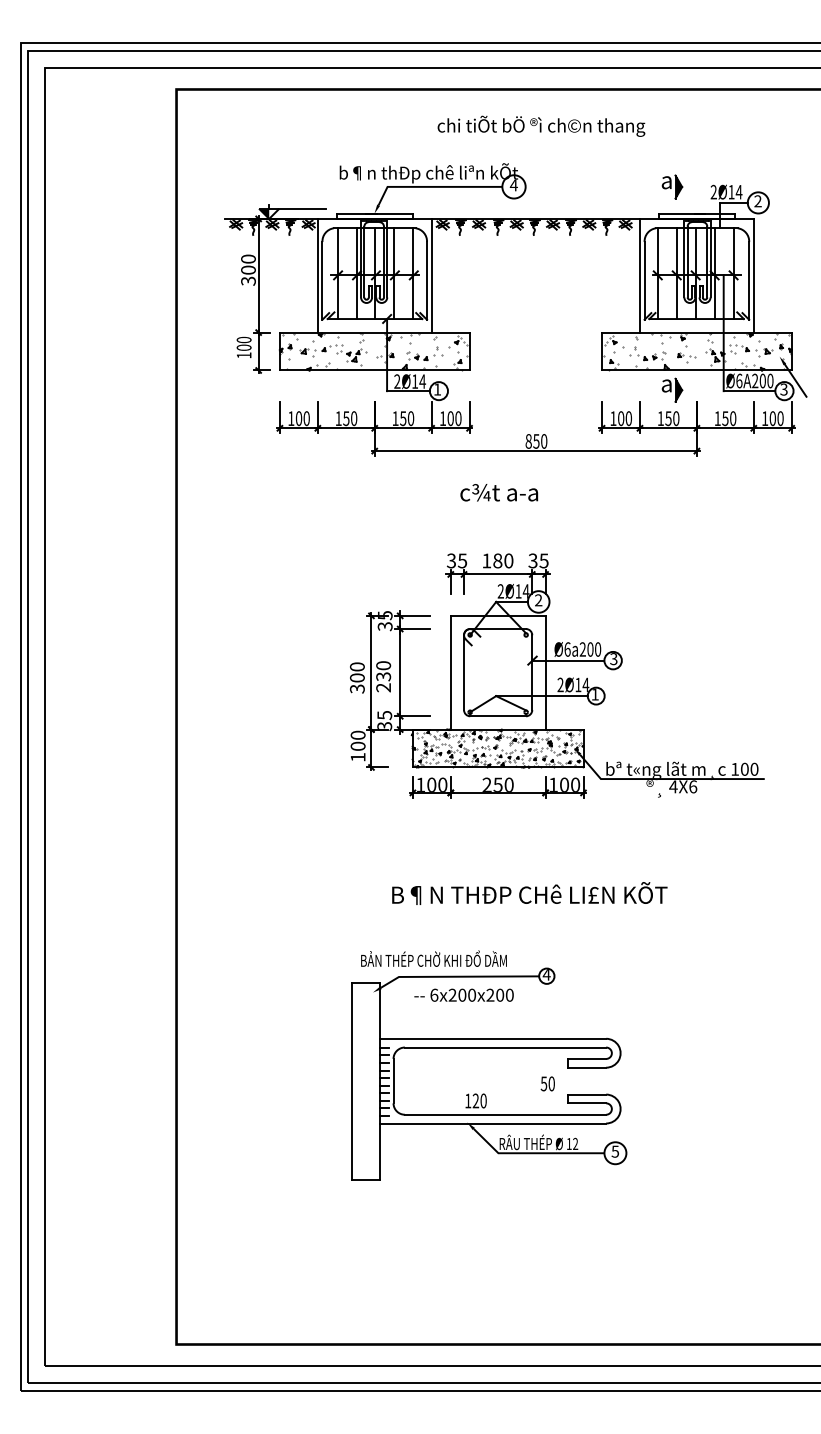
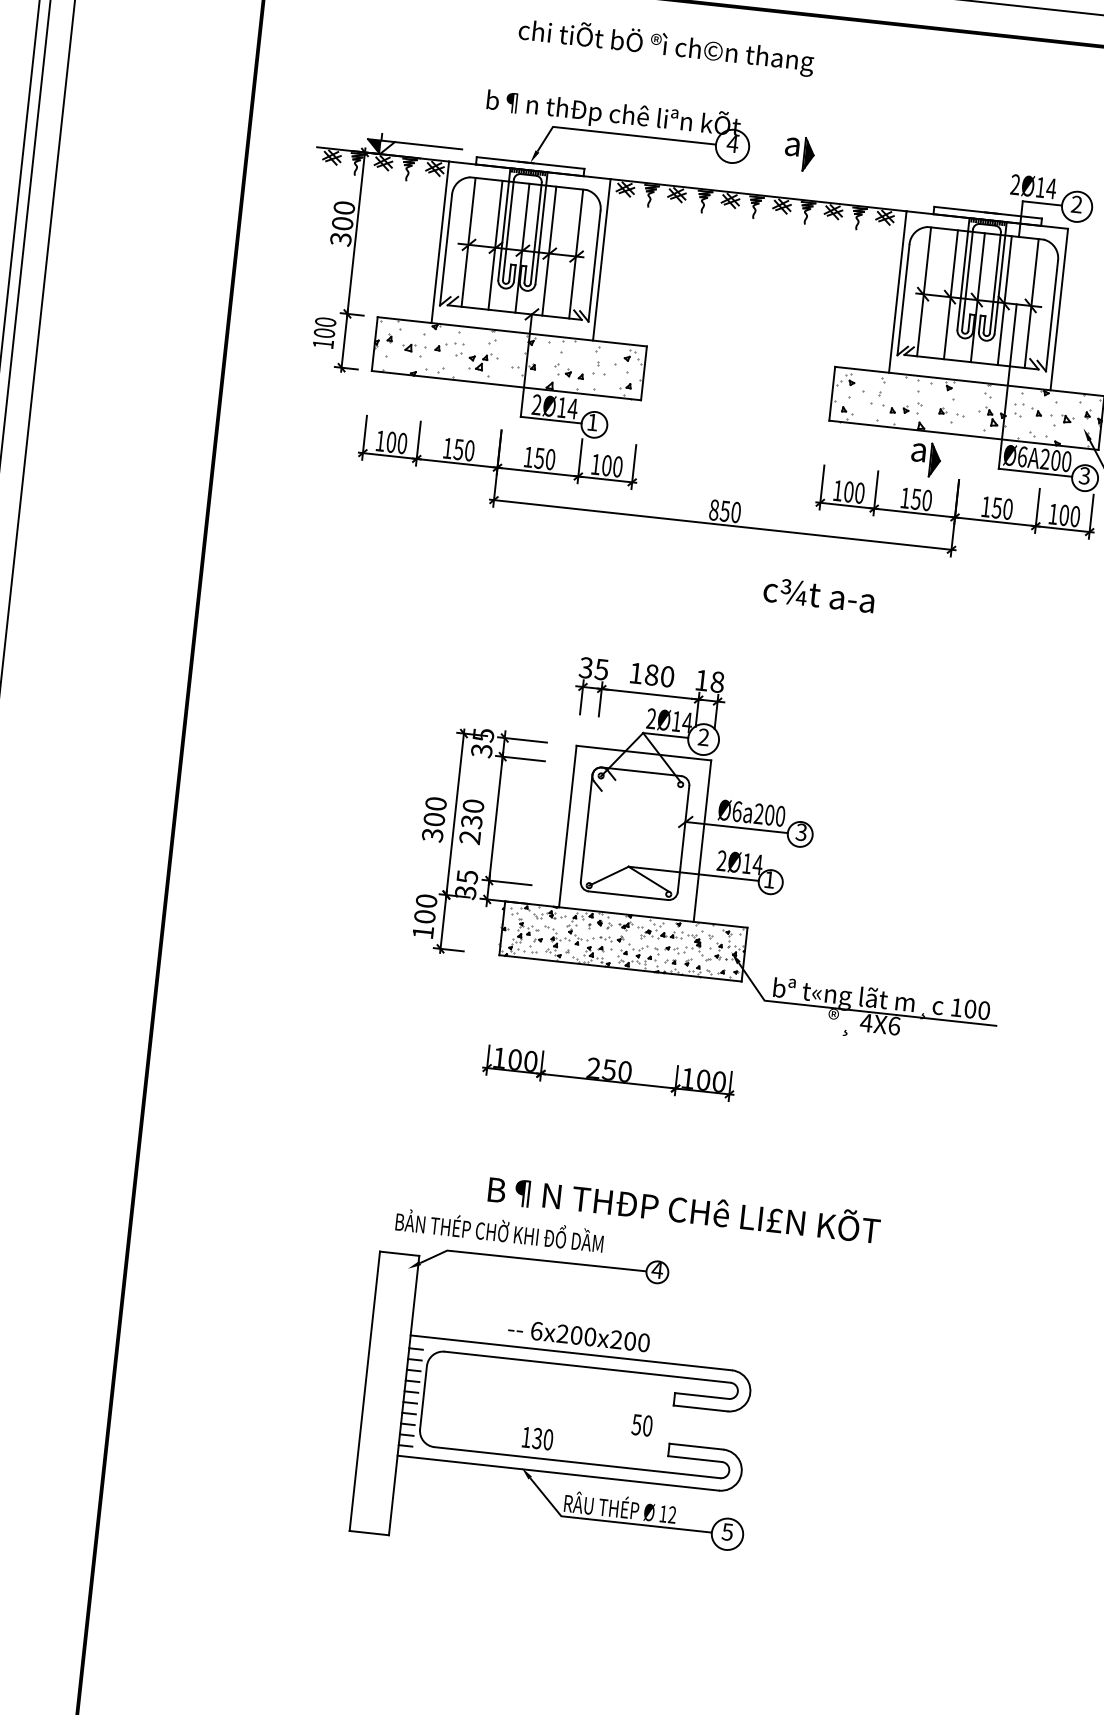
text: (541, 125) -> (666, 45), moved
part: (672, 186) -> (800, 153), moved
text: (499, 492) -> (819, 594), moved
text: (538, 560) -> (709, 680), 35 -> 18
part: (497, 787) -> (608, 1073), moved
text: (529, 893) -> (684, 1208), moved
text: (463, 994) -> (578, 1334), moved
text: (475, 1101) -> (536, 1439), 120 -> 130

